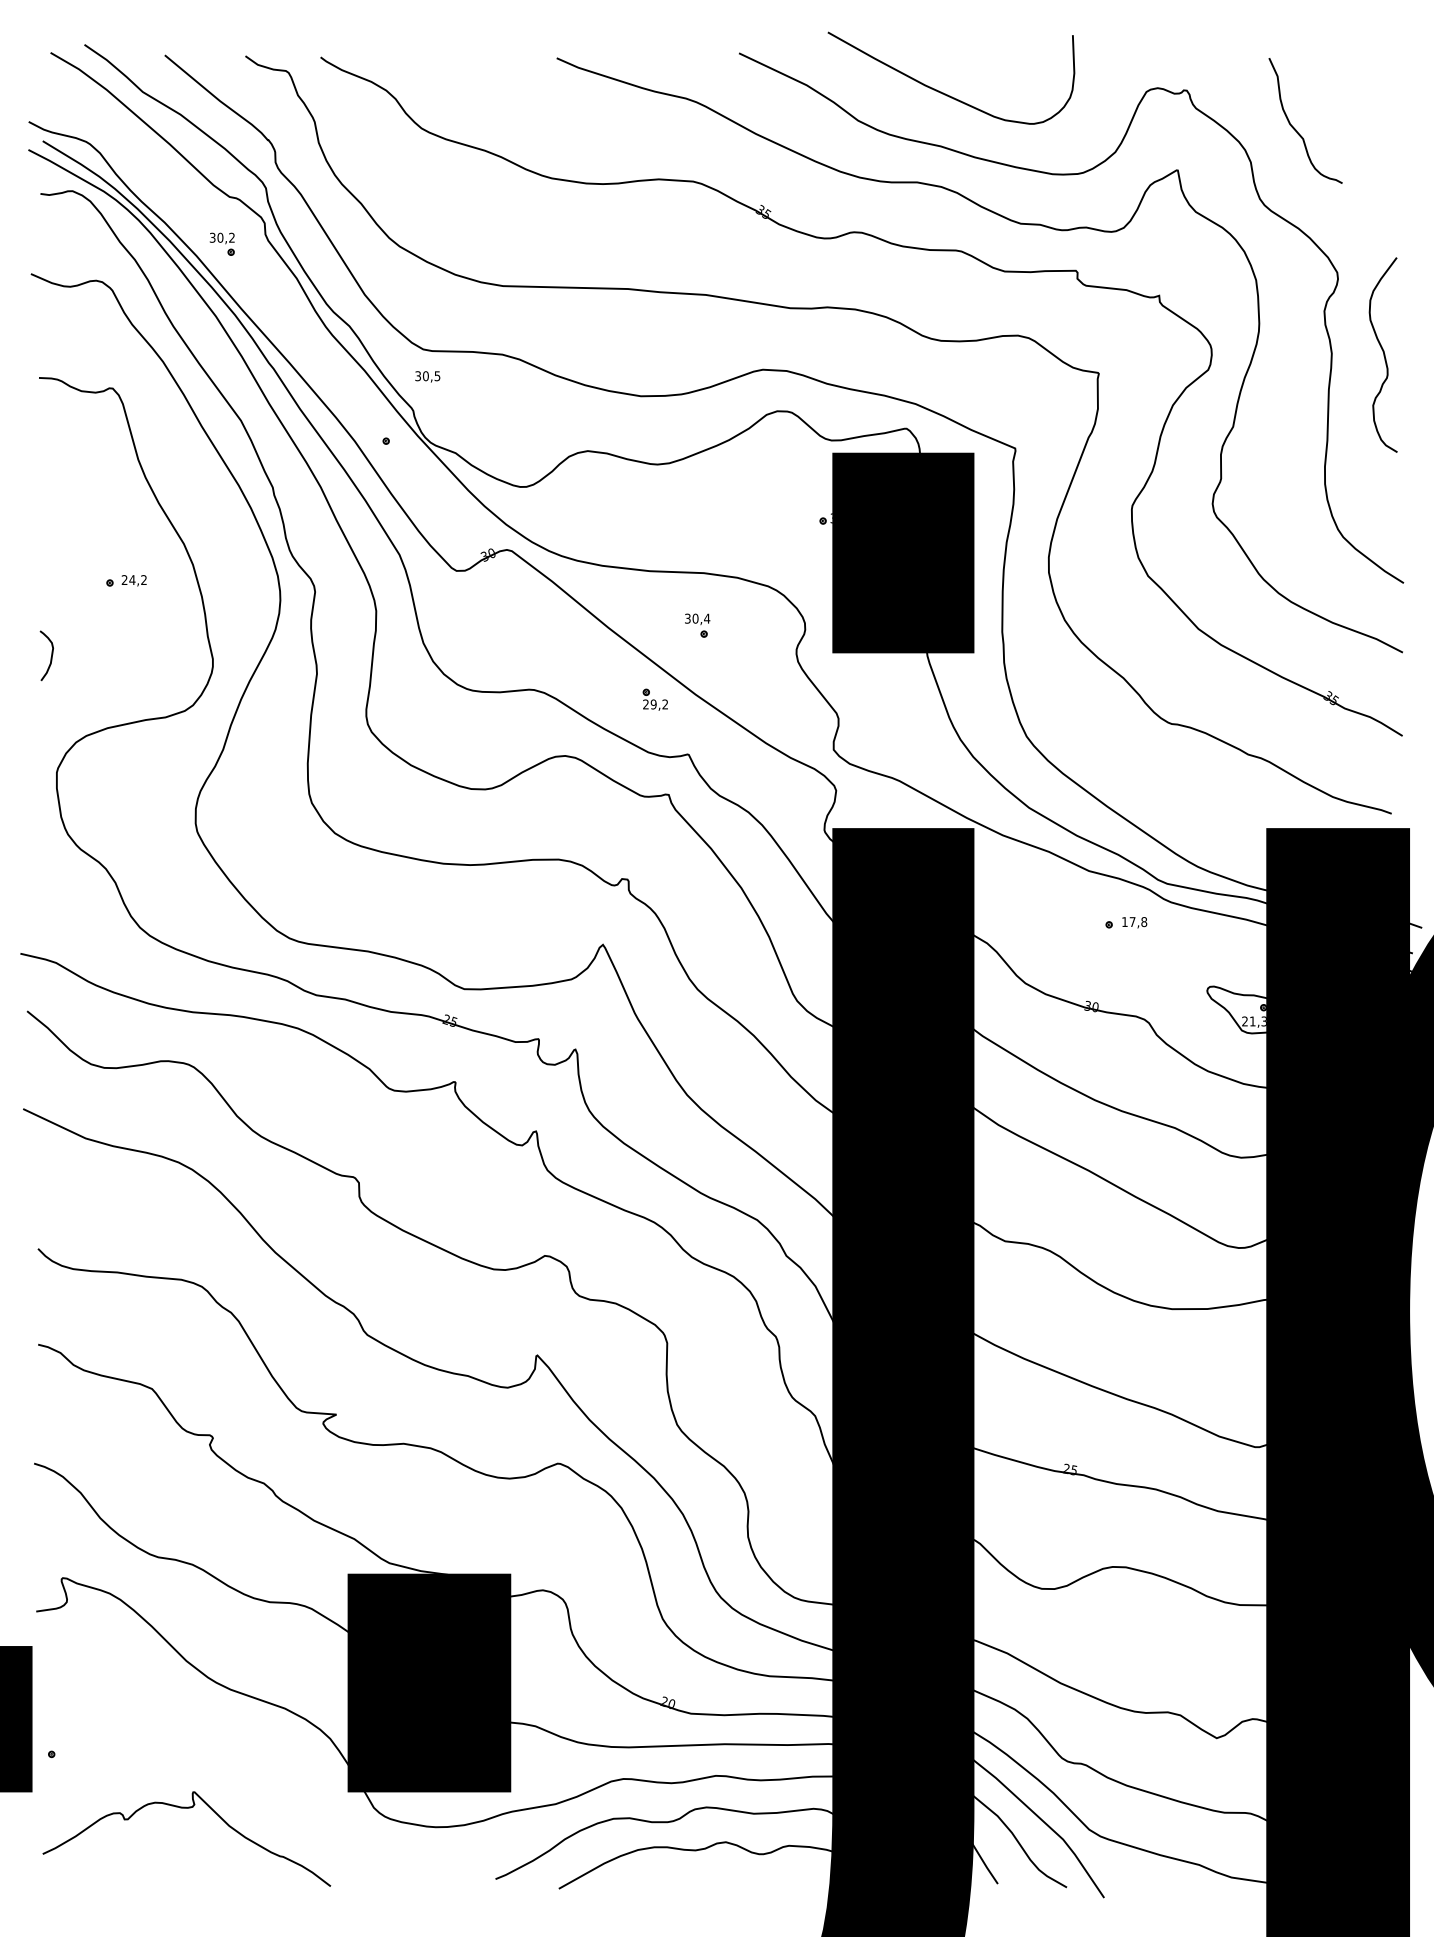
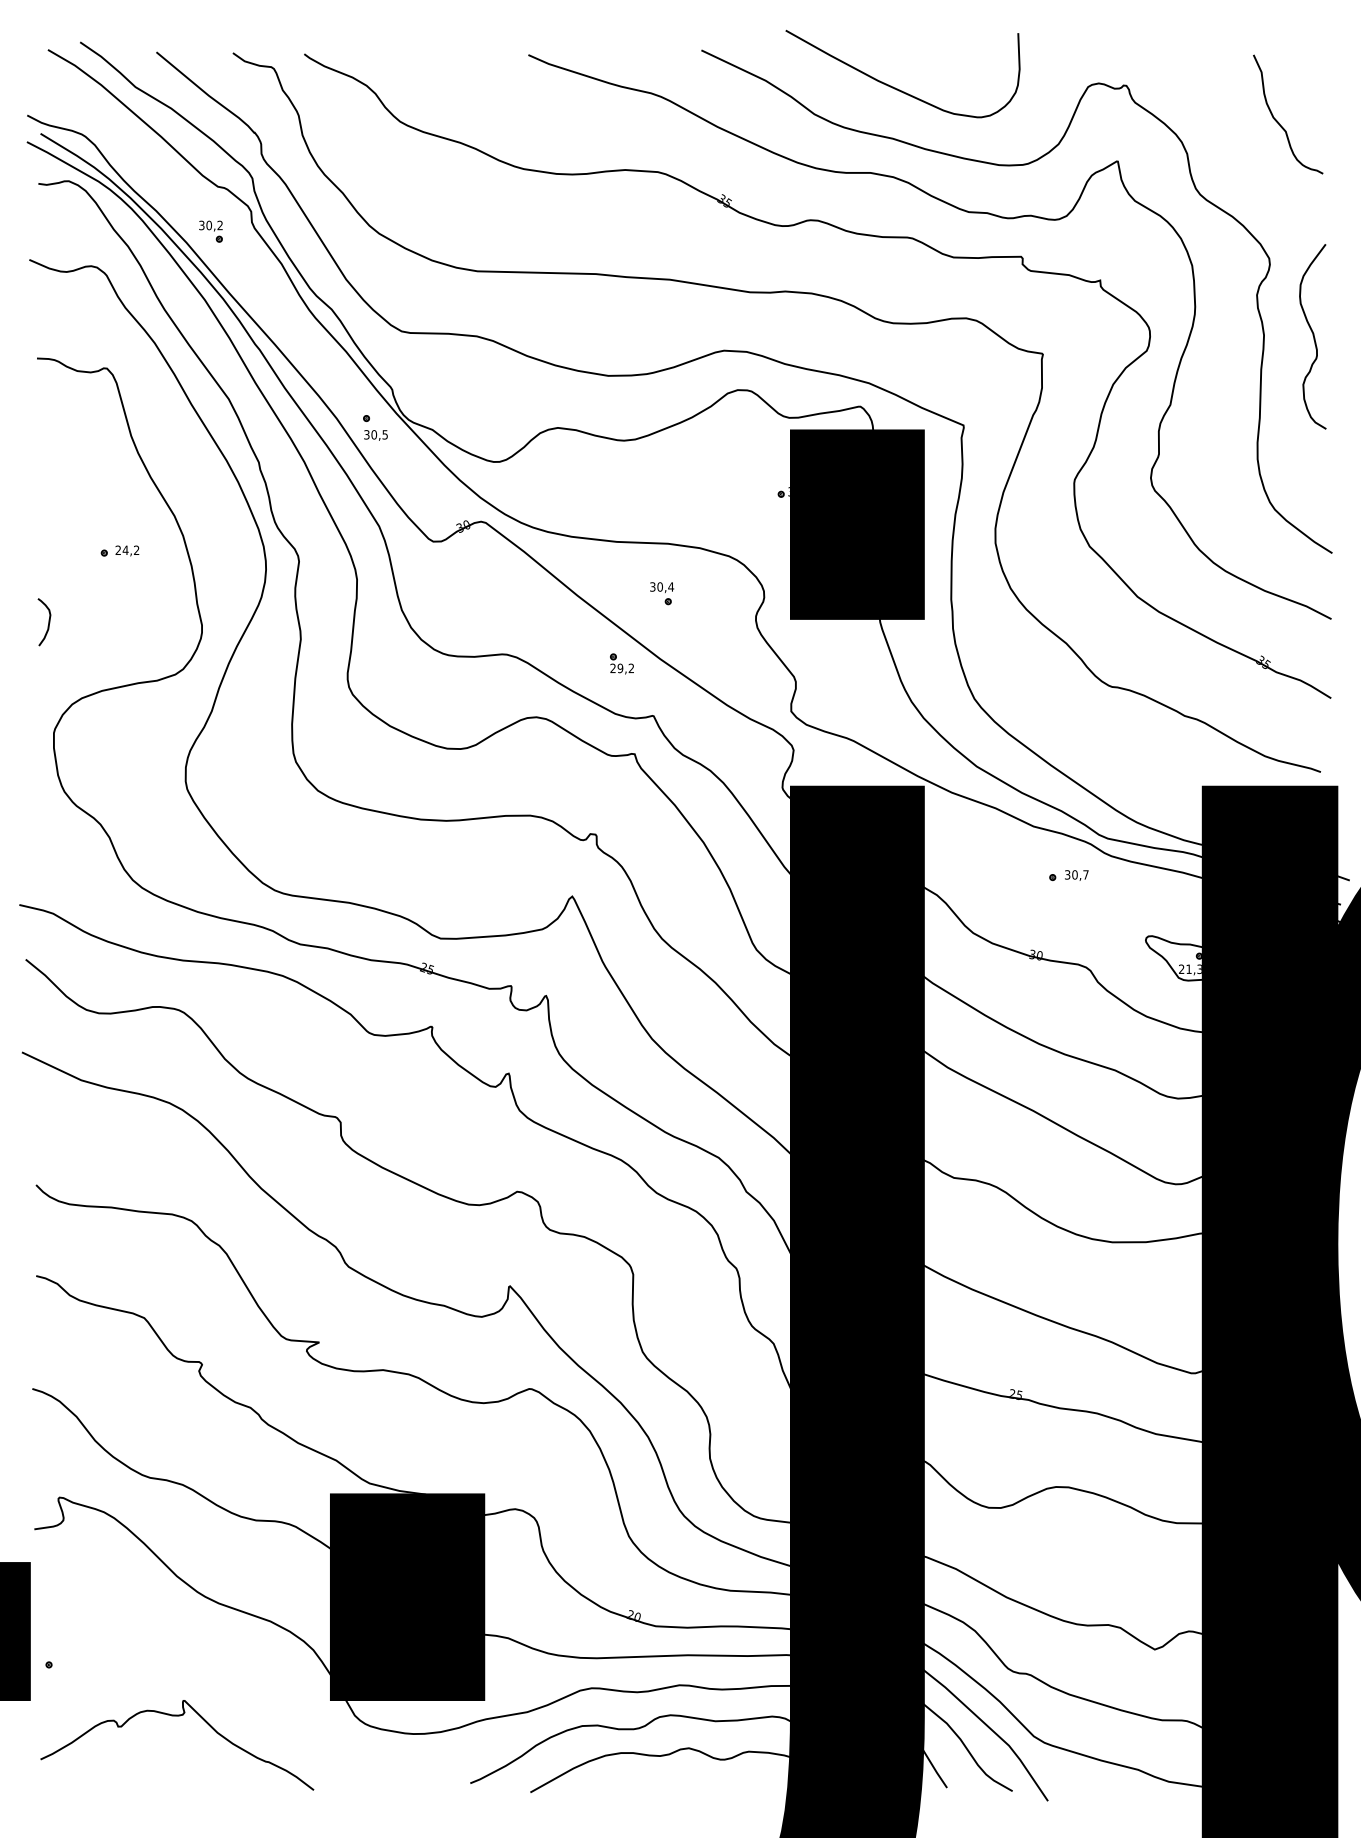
curve: (1296, 129) -> (1279, 122), moved
text: (427, 376) -> (375, 435), moved
text: (1134, 921) -> (1076, 874), 17,8 -> 30,7

